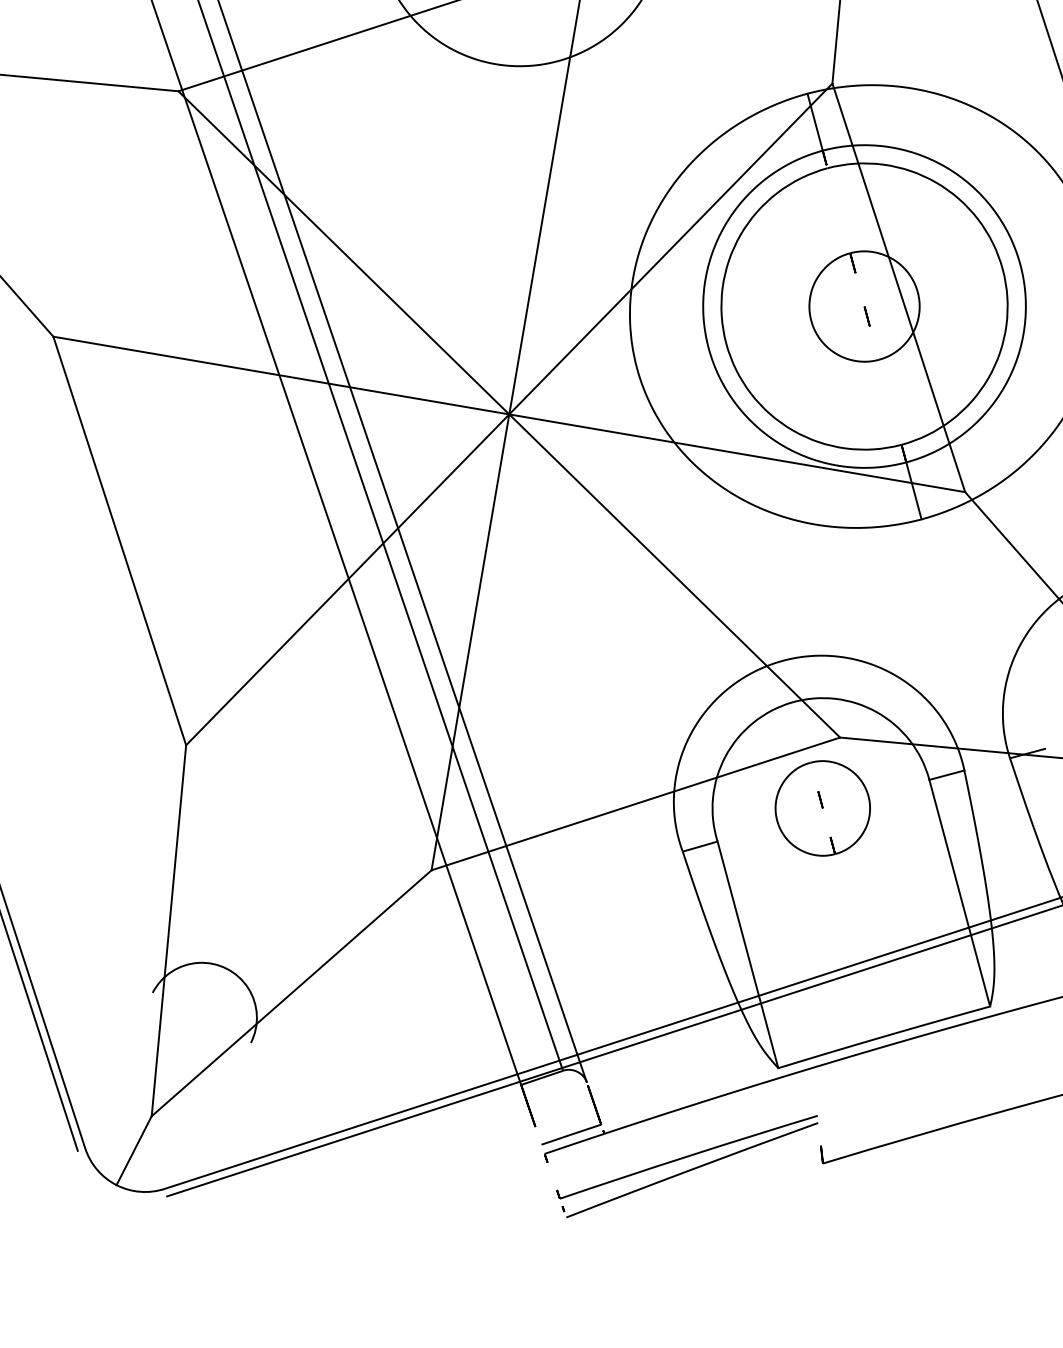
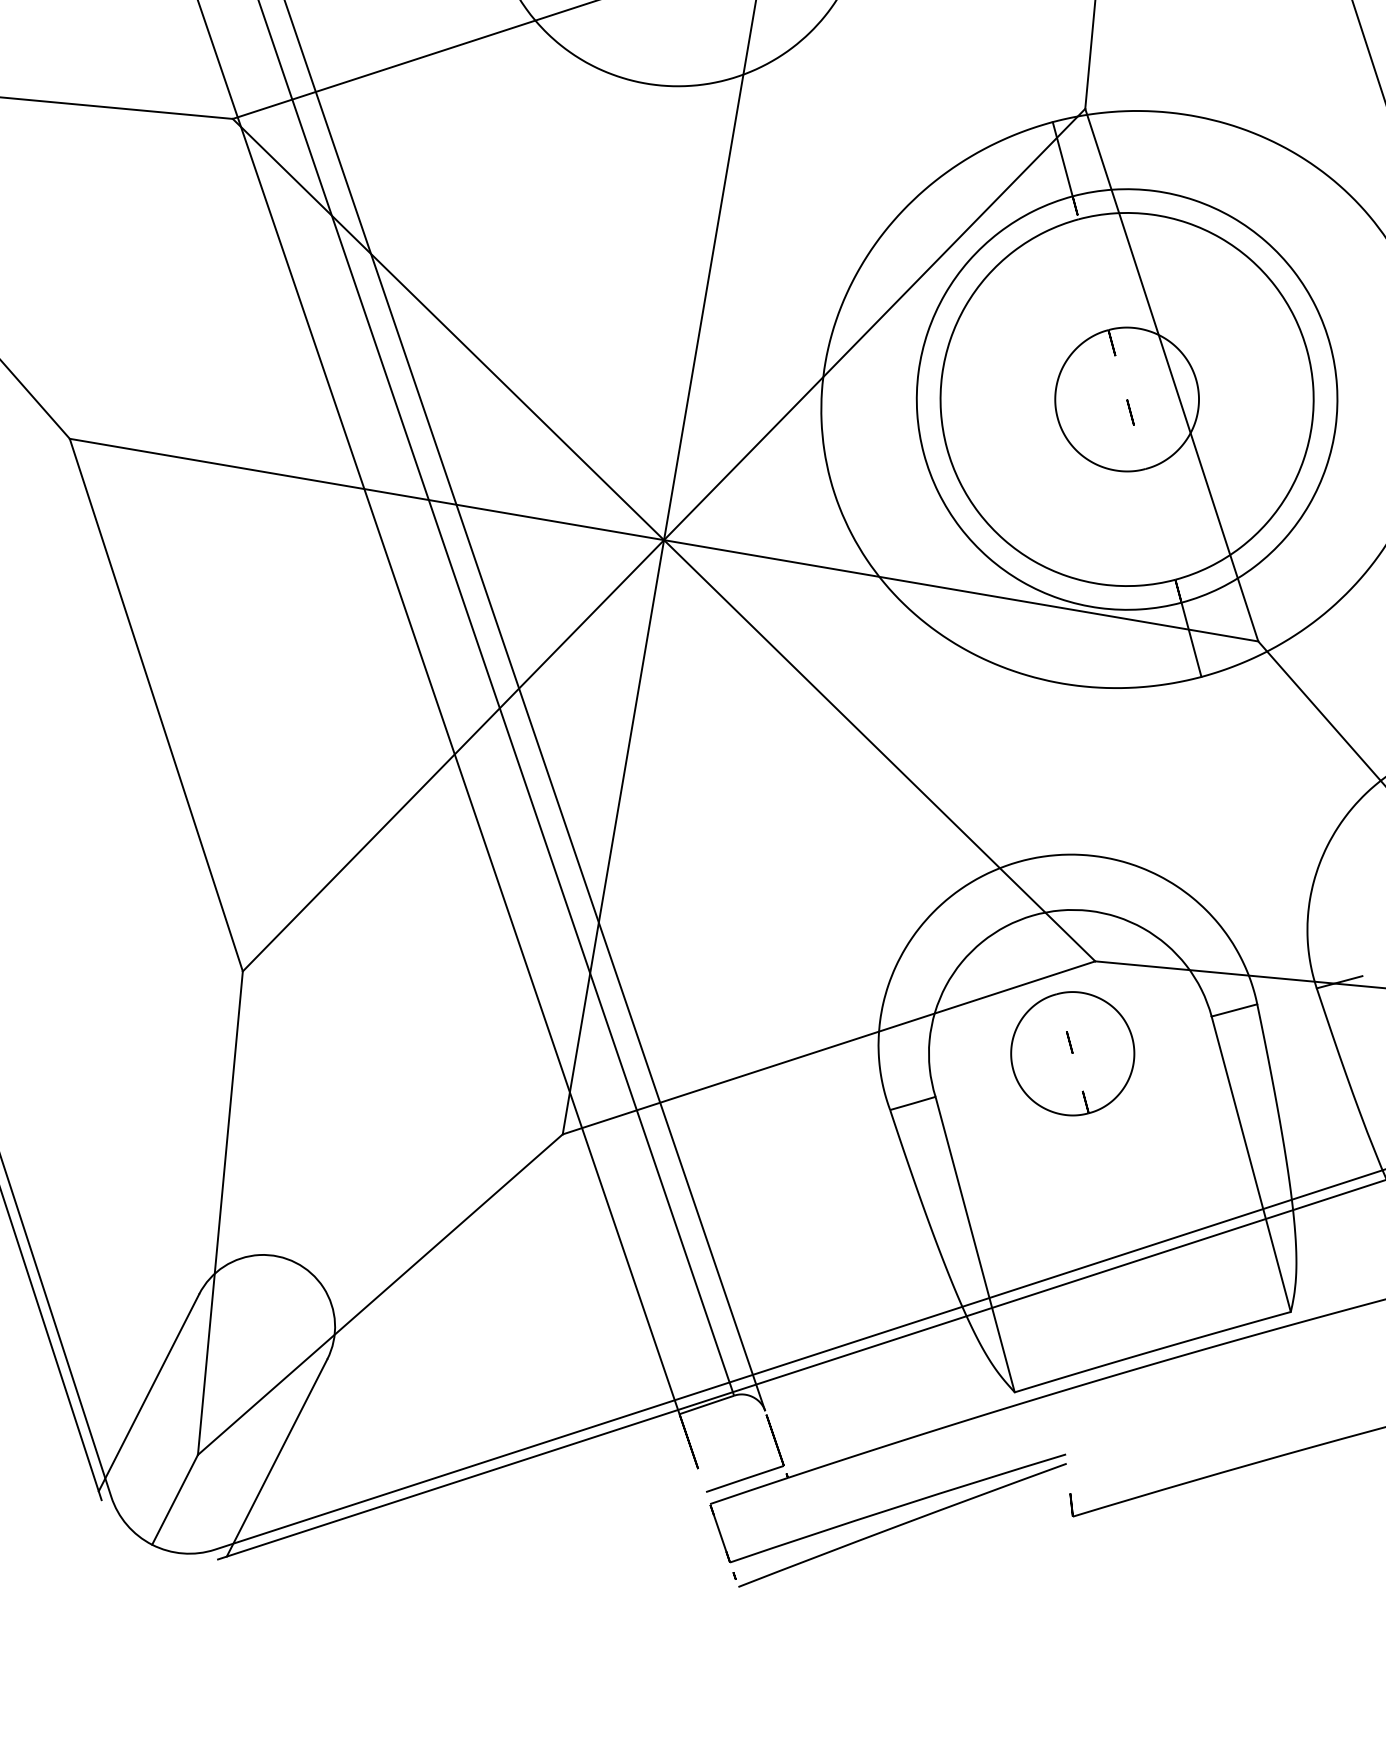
line: (113, 1068) -> (148, 1392), added
line: (211, 1118) -> (275, 1457), added

